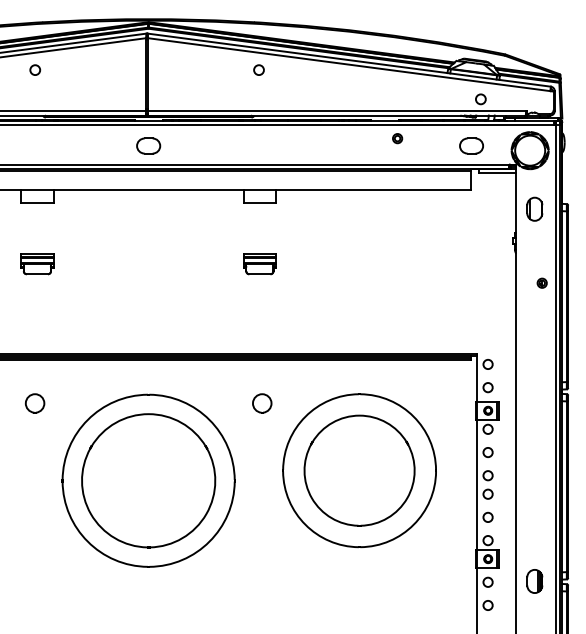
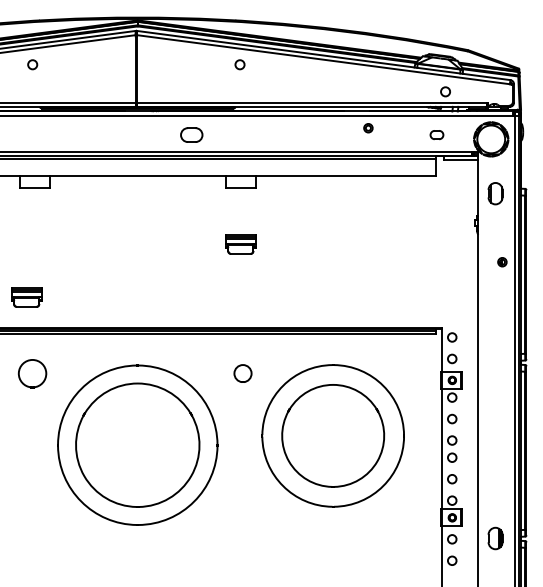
part: (148, 145) -> (191, 134), moved
part: (471, 145) -> (436, 134), size x0.6
part: (37, 264) -> (26, 297), moved
part: (35, 403) -> (32, 373), size x1.6

